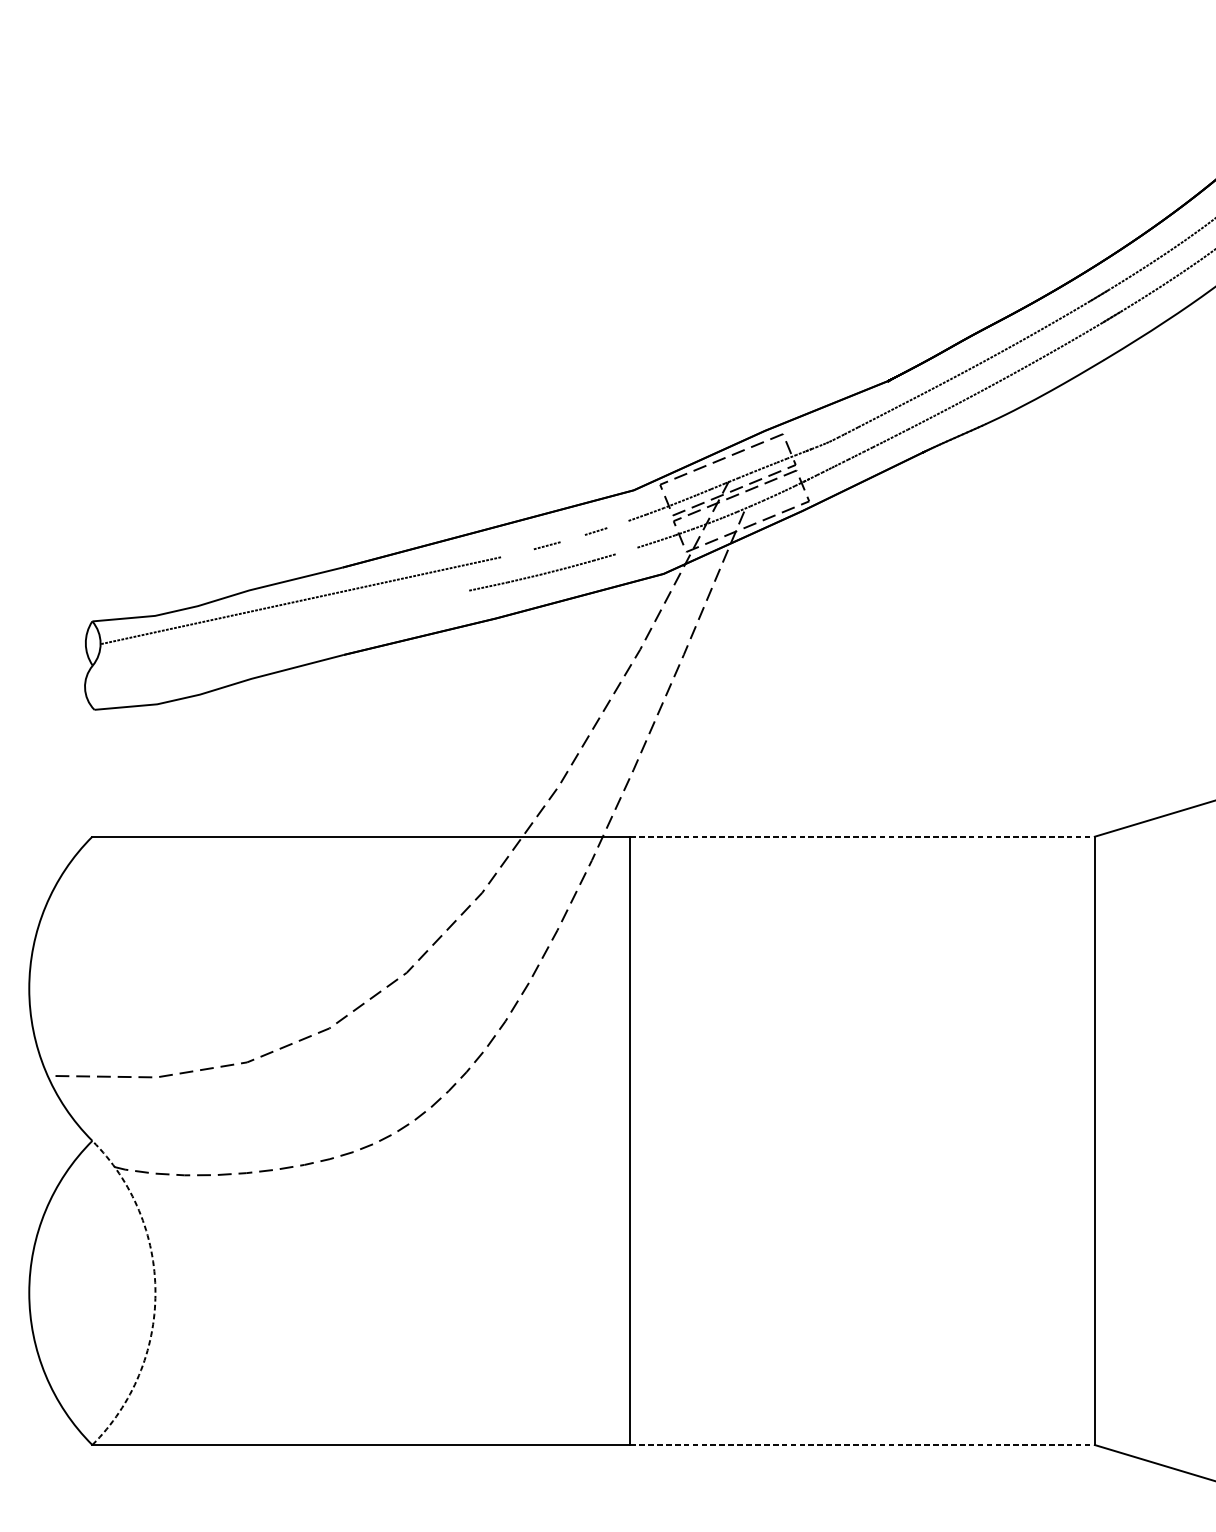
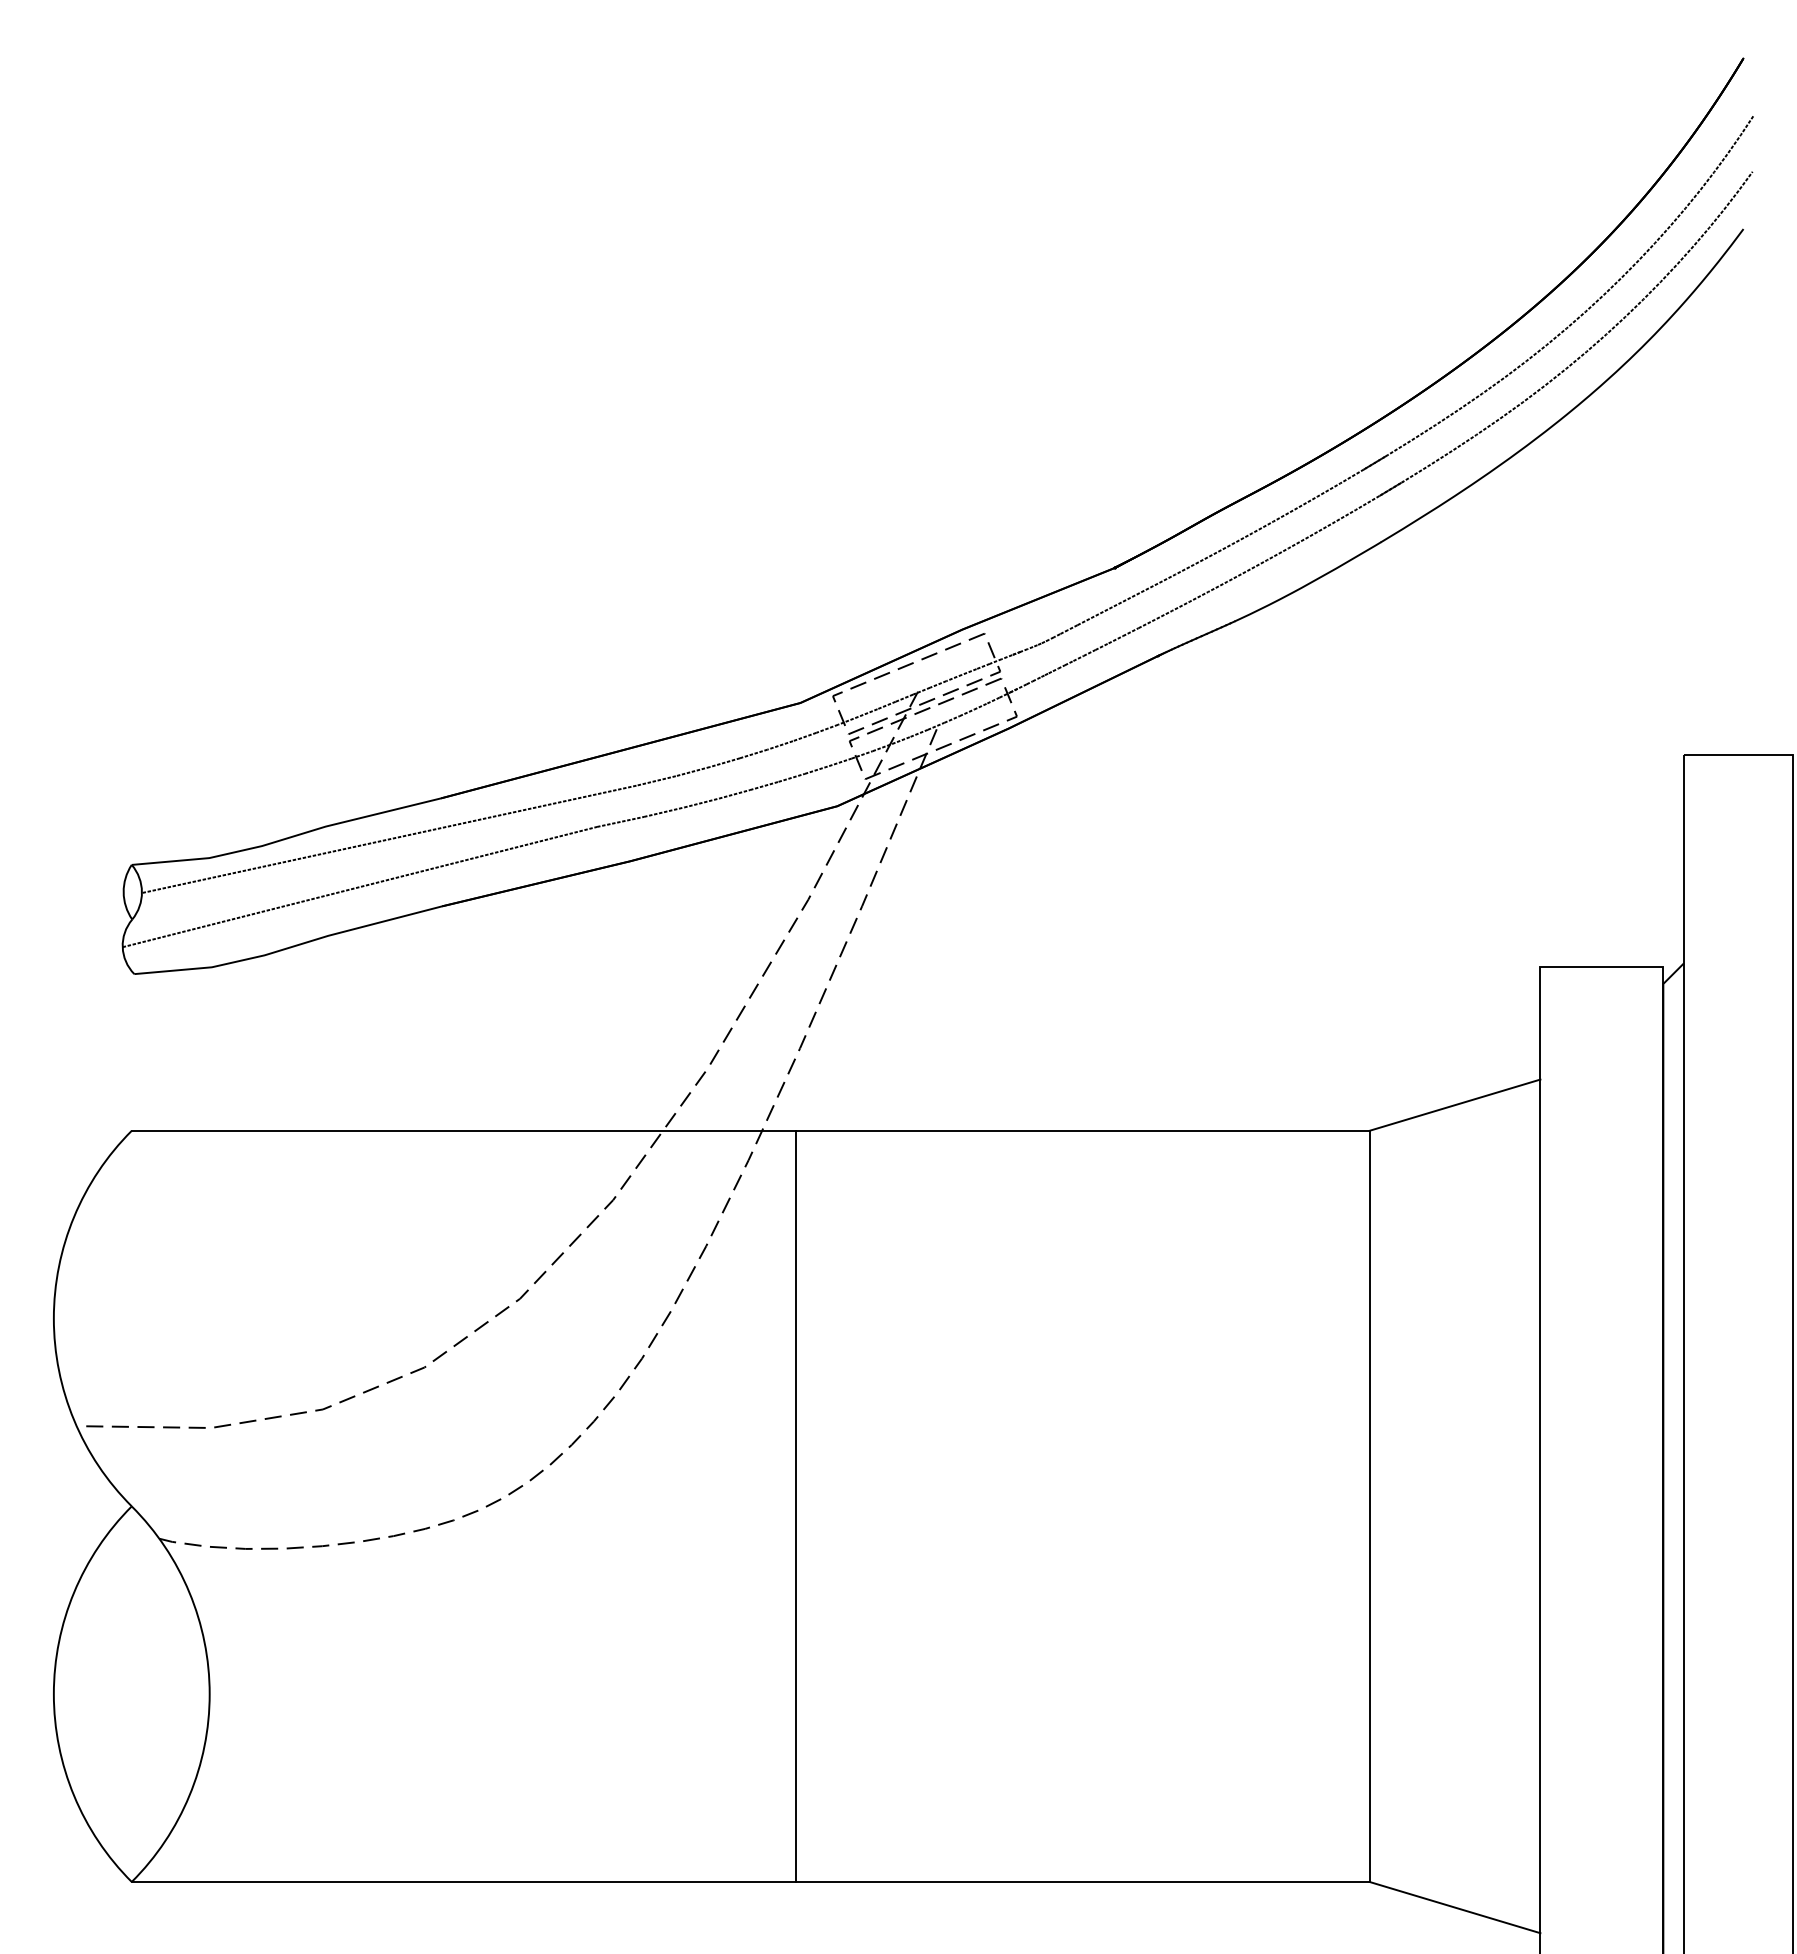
line: (616, 524) -> (779, 745), added
line: (572, 538) -> (724, 762), added
line: (626, 550) -> (791, 777), added
line: (516, 553) -> (655, 780), added
line: (276, 638) -> (359, 886), added
line: (862, 836) -> (1082, 1130), dashed -> solid
arc: (155, 1293) -> (209, 1694), dashed -> solid
line: (862, 1444) -> (1082, 1881), dashed -> solid

